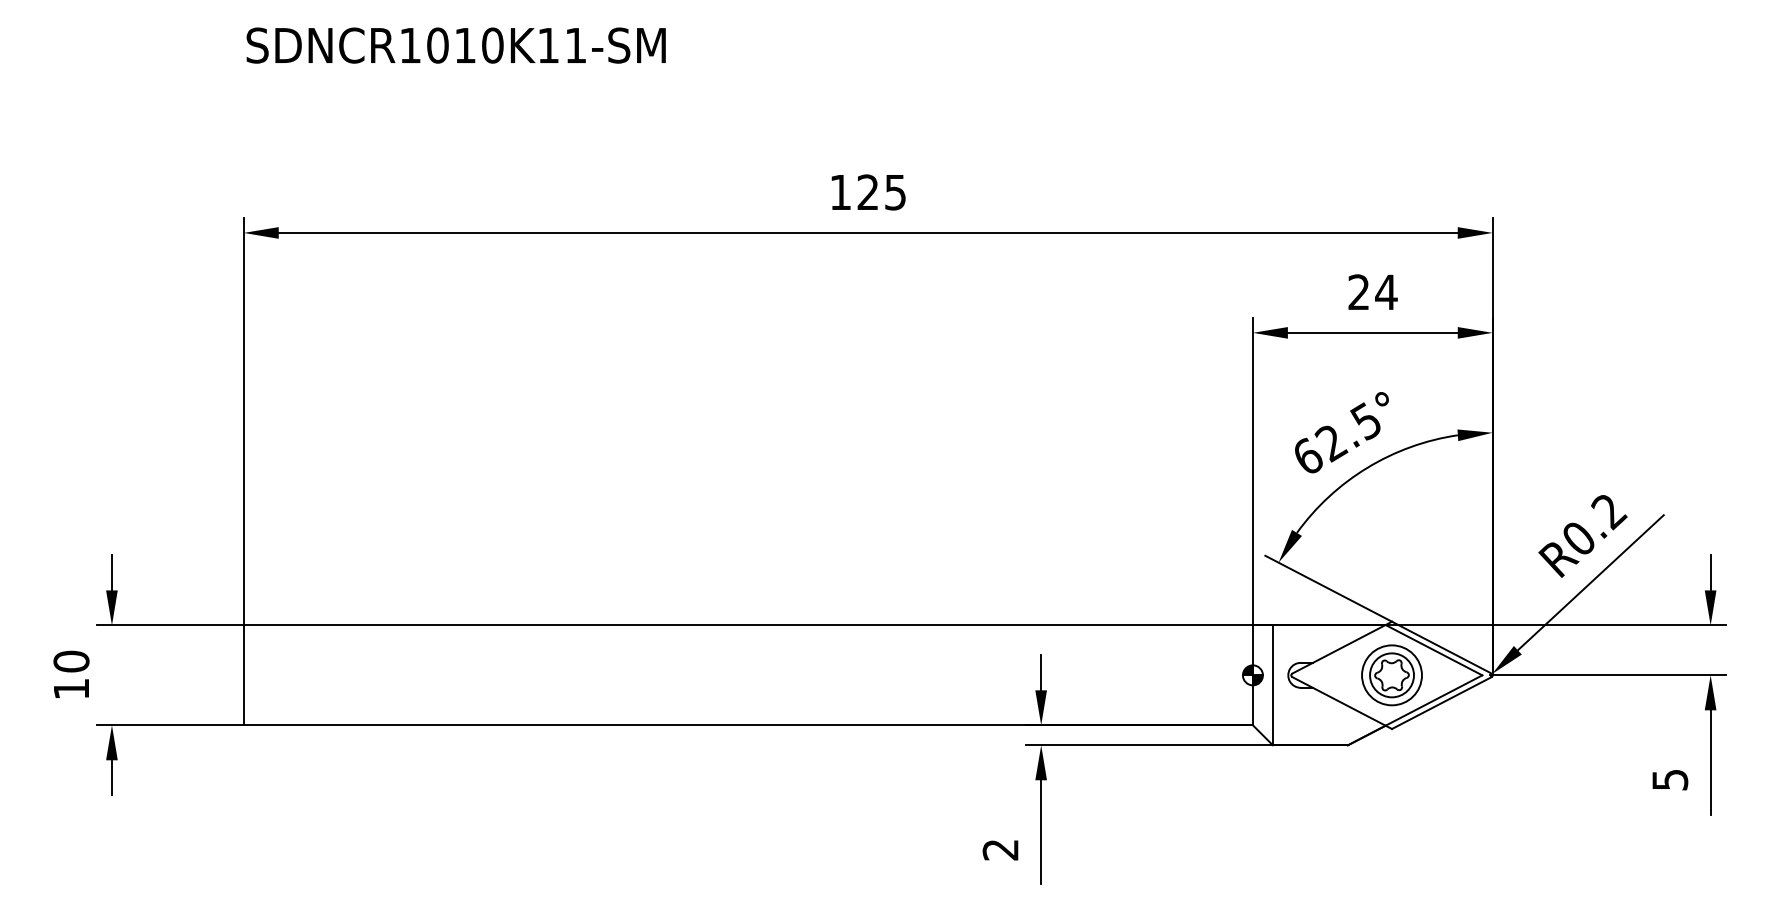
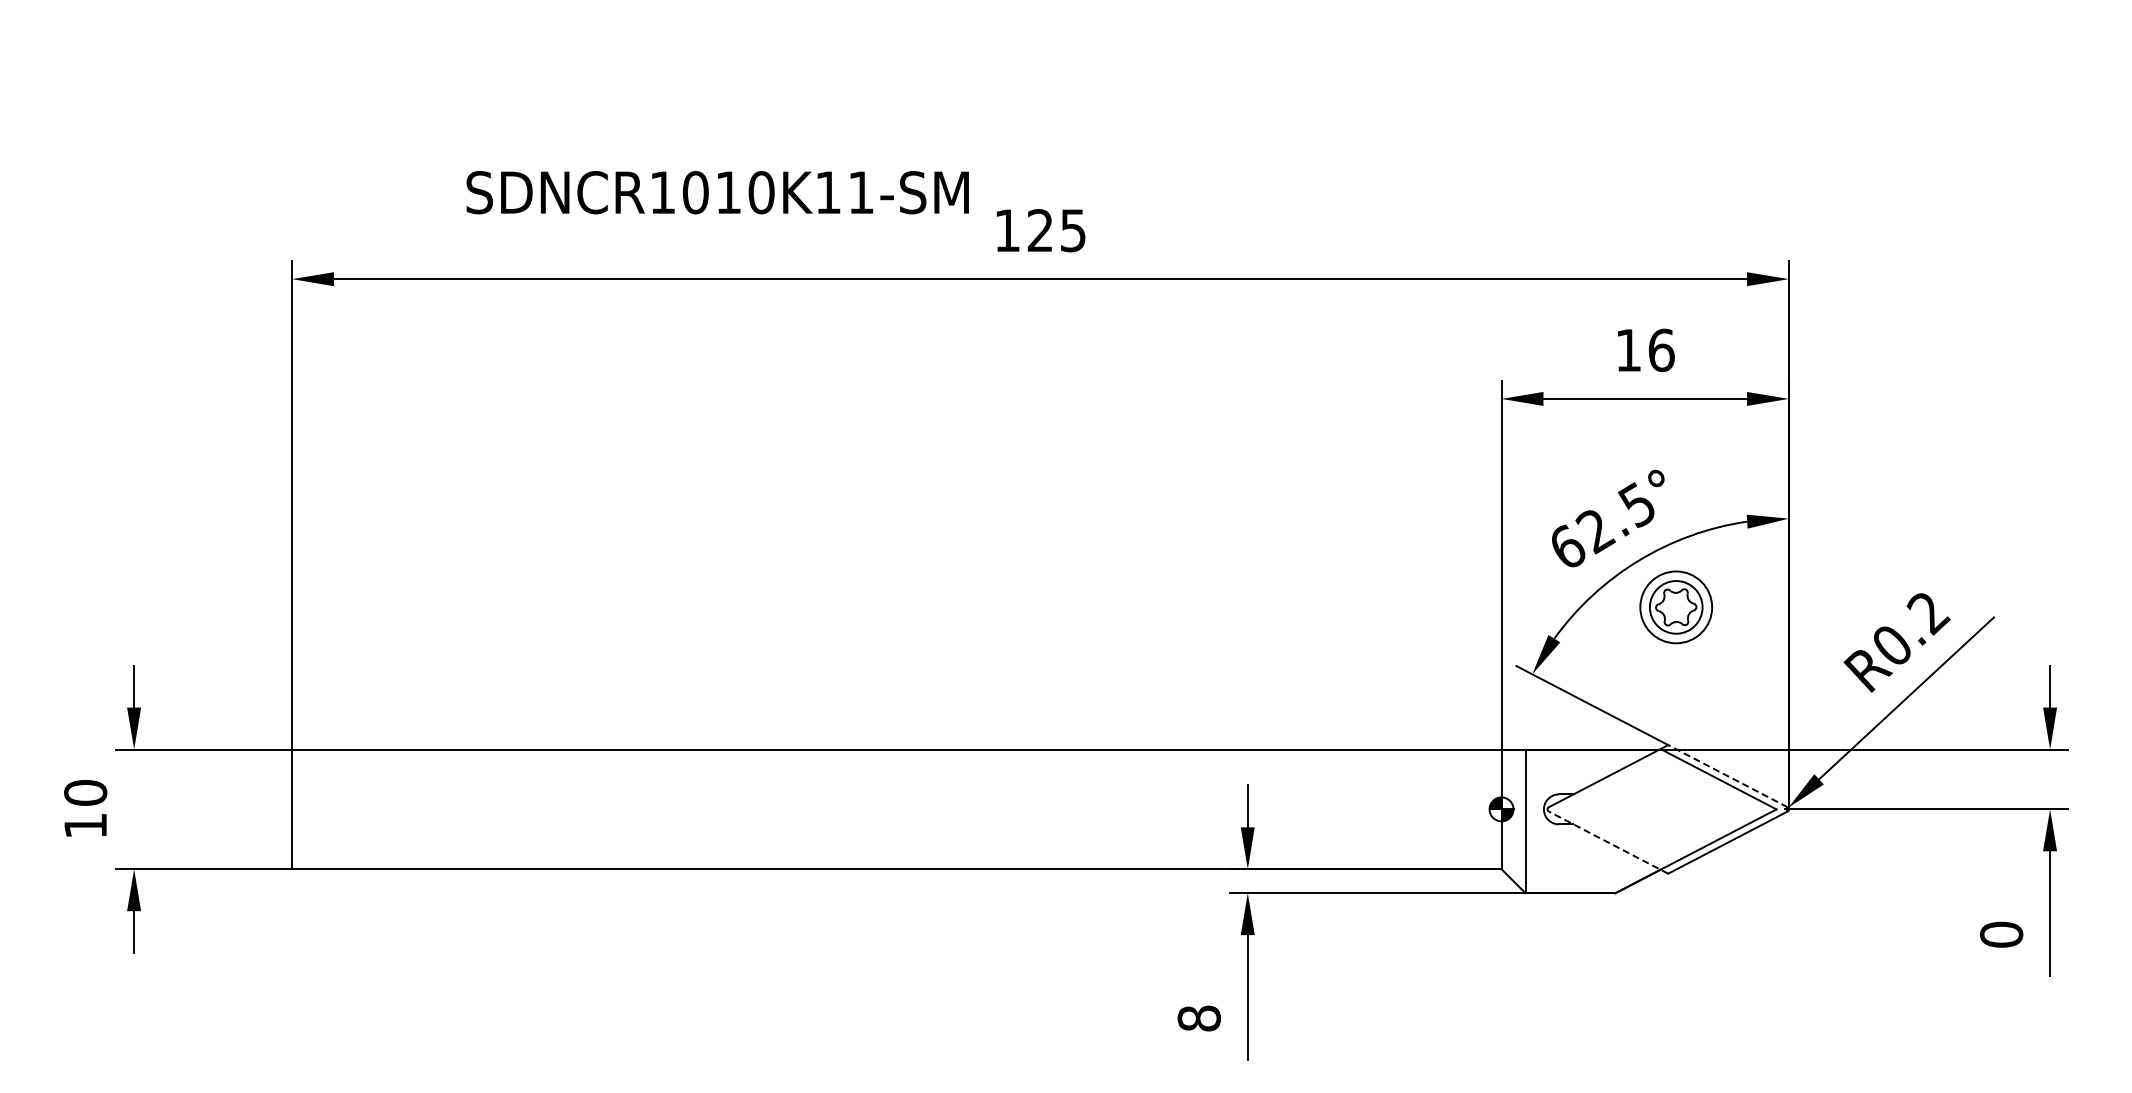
text: (456, 45) -> (717, 192), moved
text: (1373, 292) -> (1645, 350), 24 -> 16
line: (1441, 647) -> (1727, 775), solid -> dashed
part: (1391, 675) -> (1675, 607), moved
line: (1342, 702) -> (1608, 842), solid -> dashed
text: (1670, 779) -> (2001, 934), 5 -> 0
text: (1000, 849) -> (1198, 1018), 2 -> 8

